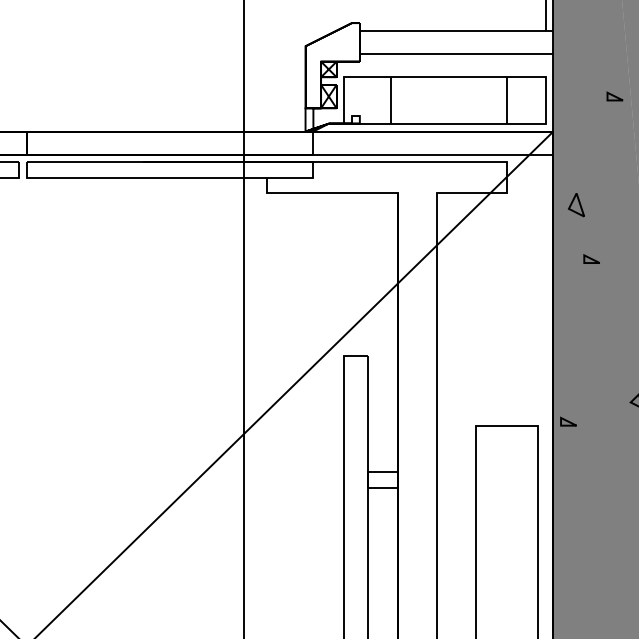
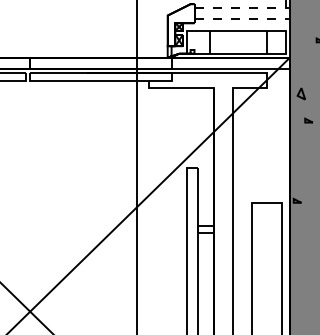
line: (457, 29) -> (242, 7), solid -> dashed
line: (457, 54) -> (242, 19), solid -> dashed

